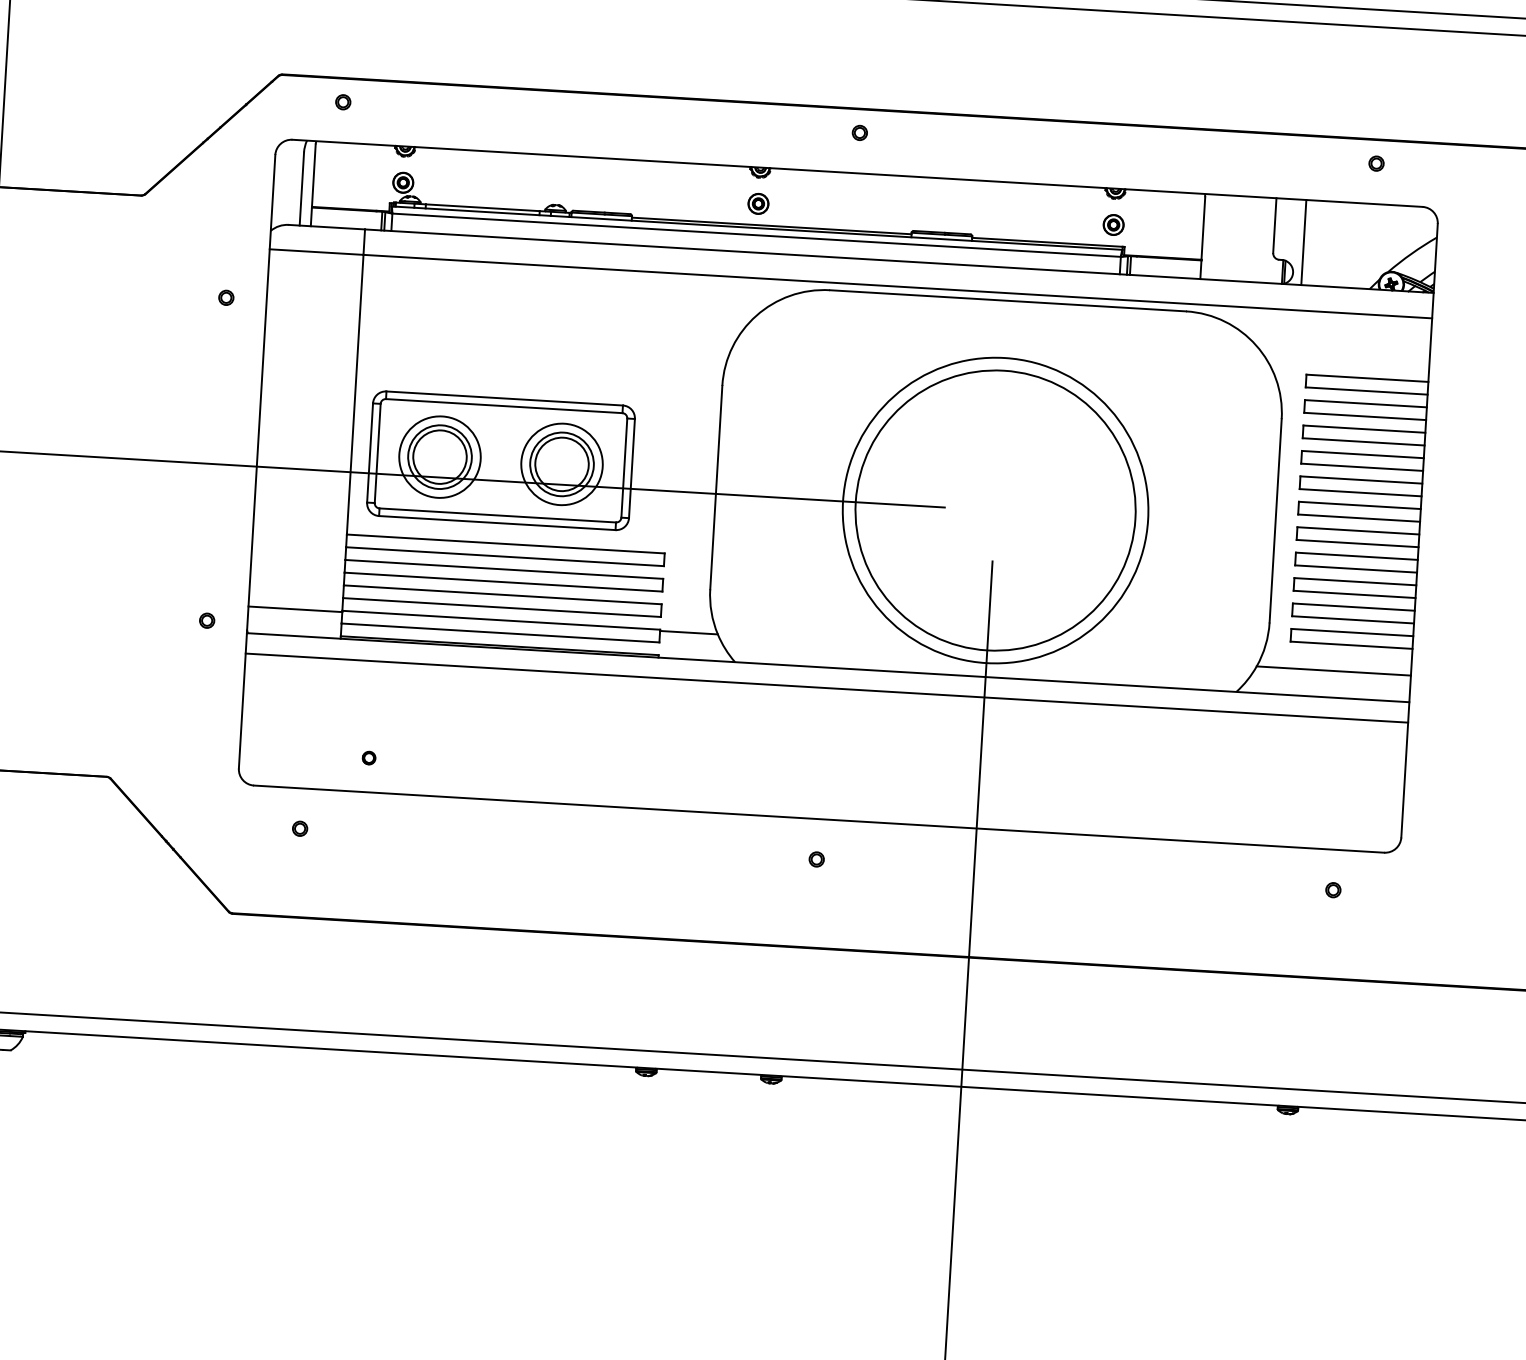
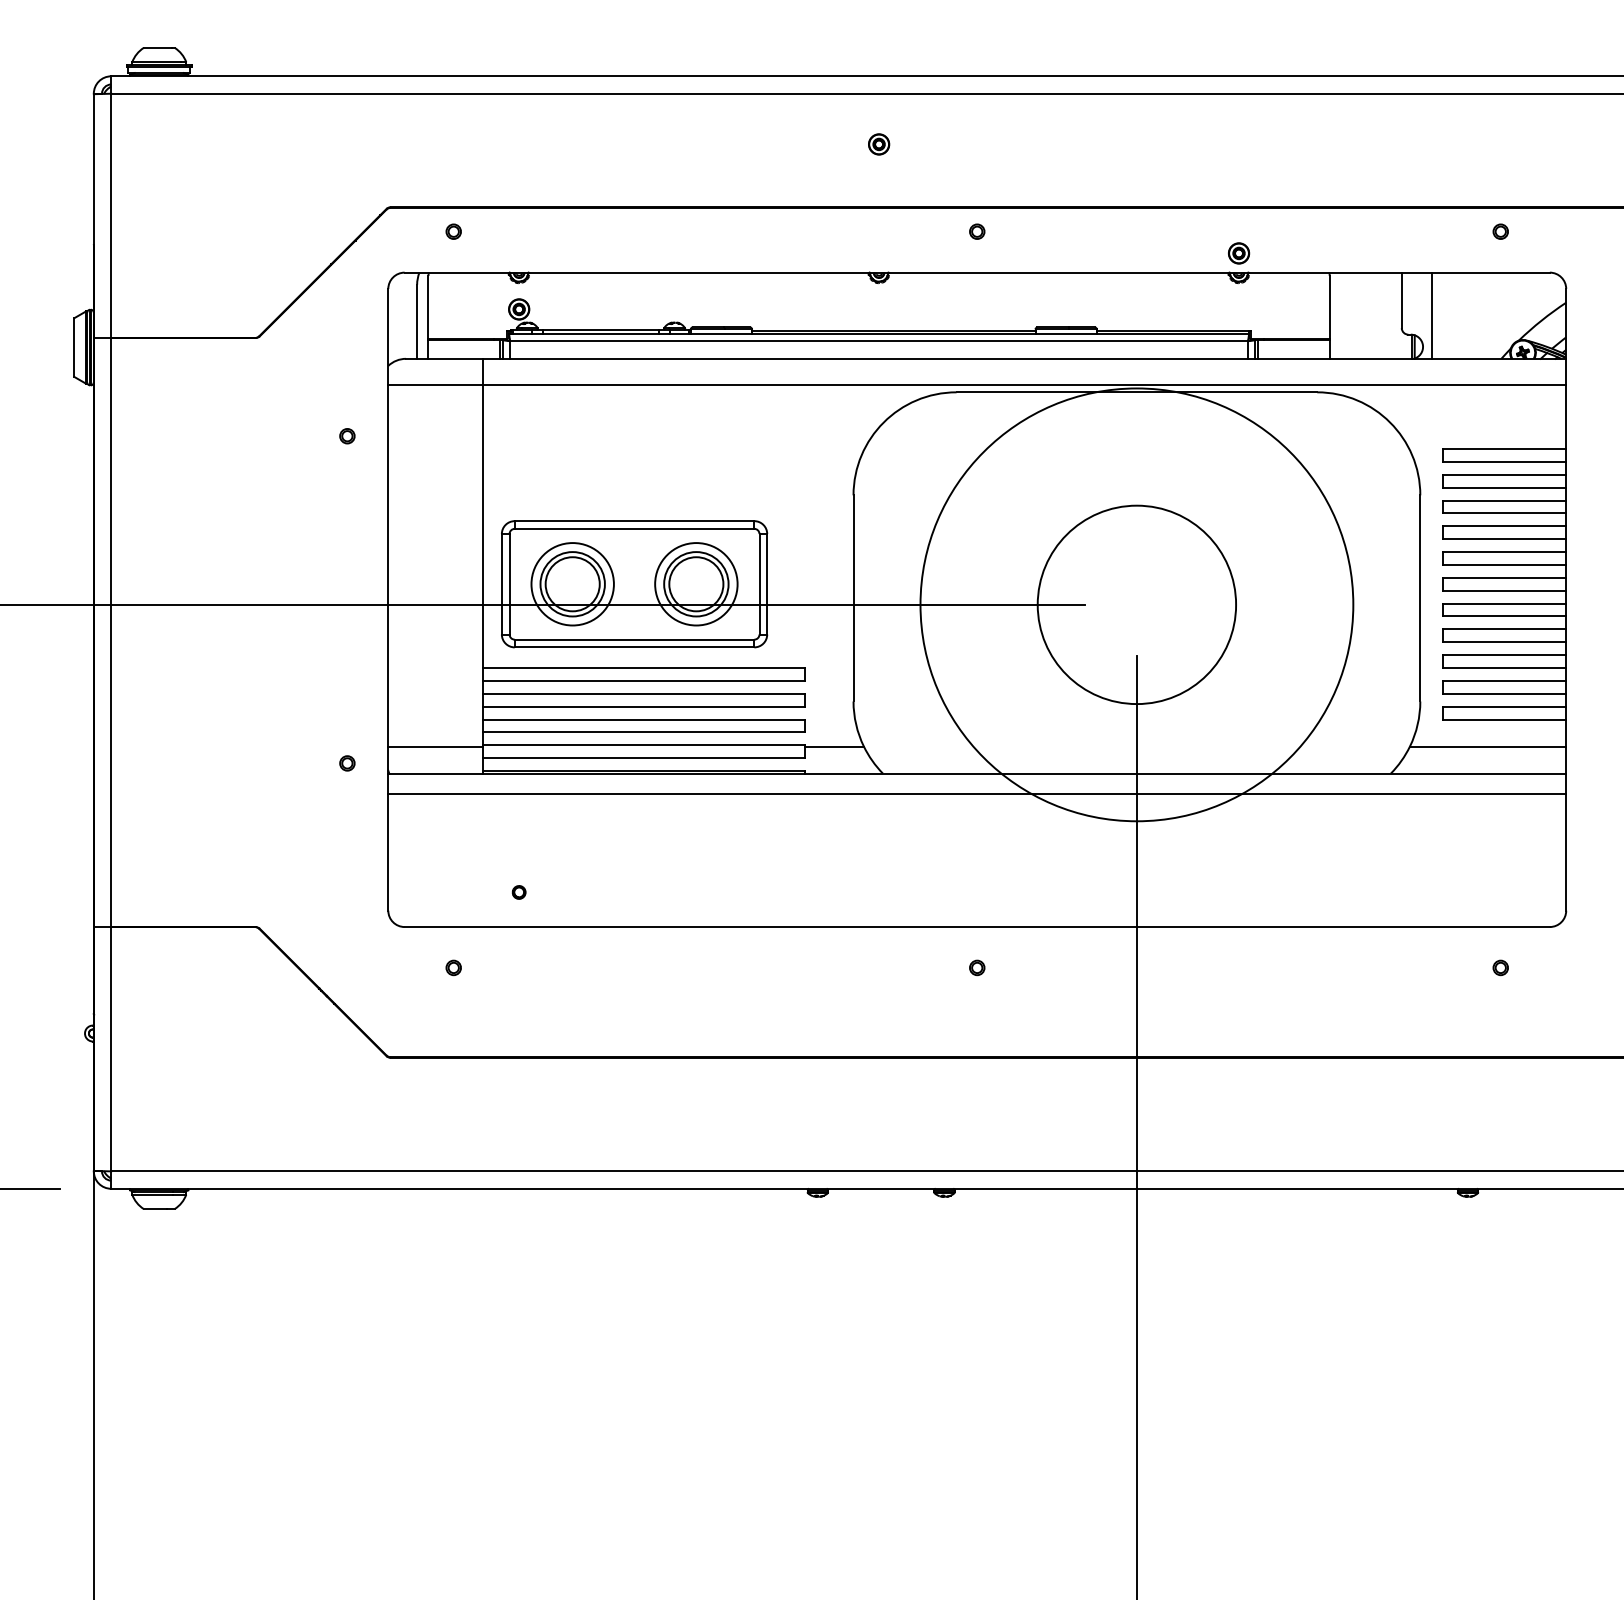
part: (758, 203) -> (879, 144), moved
part: (1114, 225) -> (1239, 253), moved
circle: (995, 510) -> (1136, 604), size x0.7
circle: (995, 510) -> (1136, 604), size x1.4

